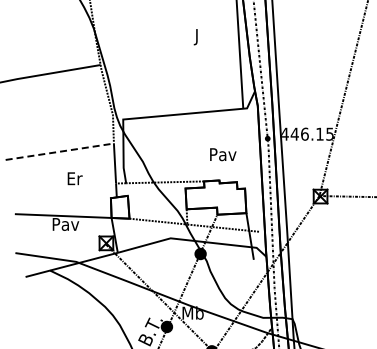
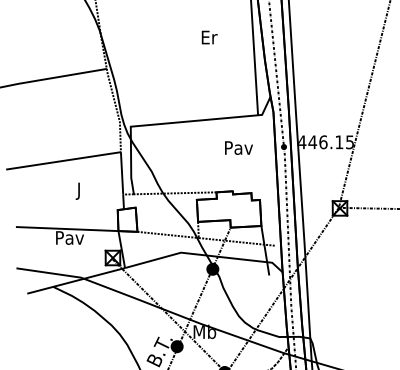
text: (197, 37) -> (209, 39), J -> Er
line: (59, 151) -> (63, 160), dashed -> solid
text: (223, 154) -> (239, 147), moved
text: (74, 180) -> (79, 191), Er -> J

